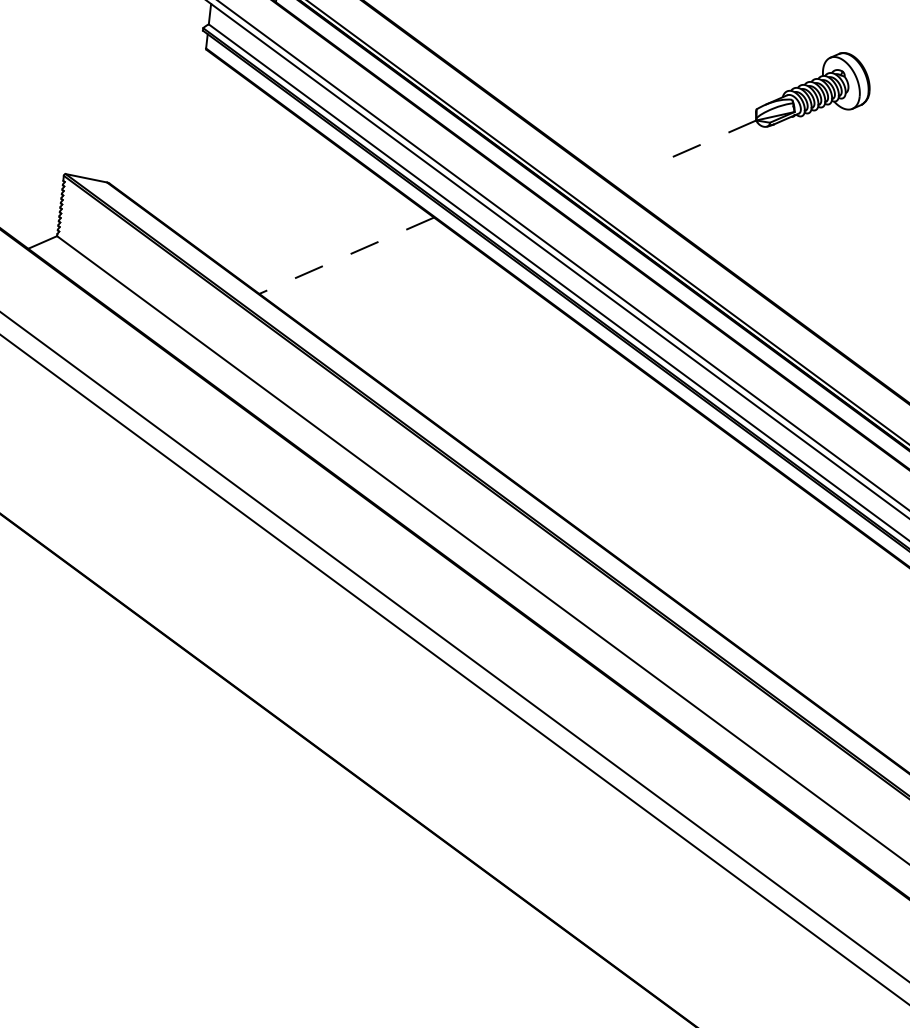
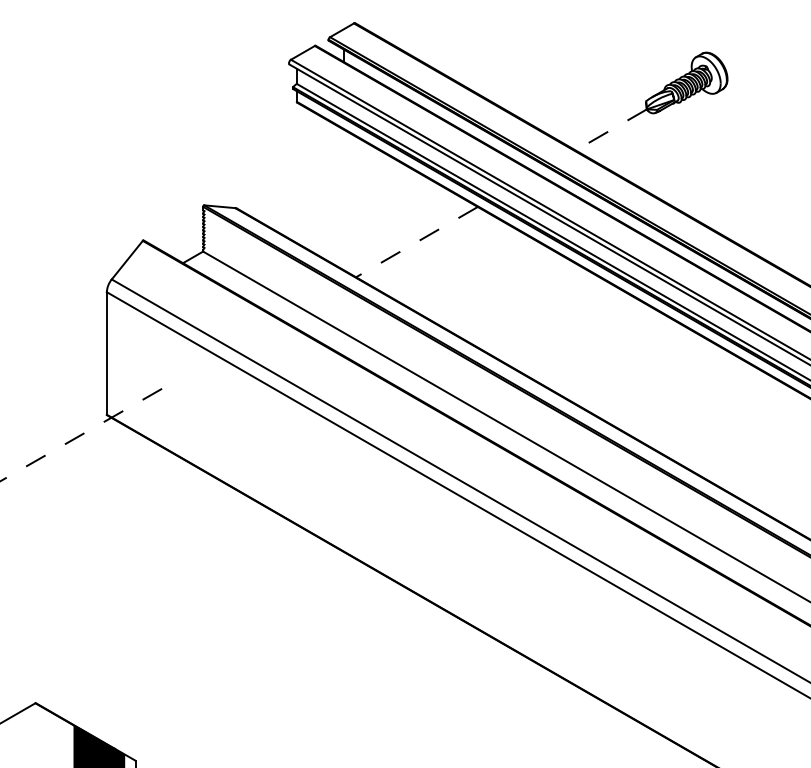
part: (773, 106) -> (658, 97), moved

